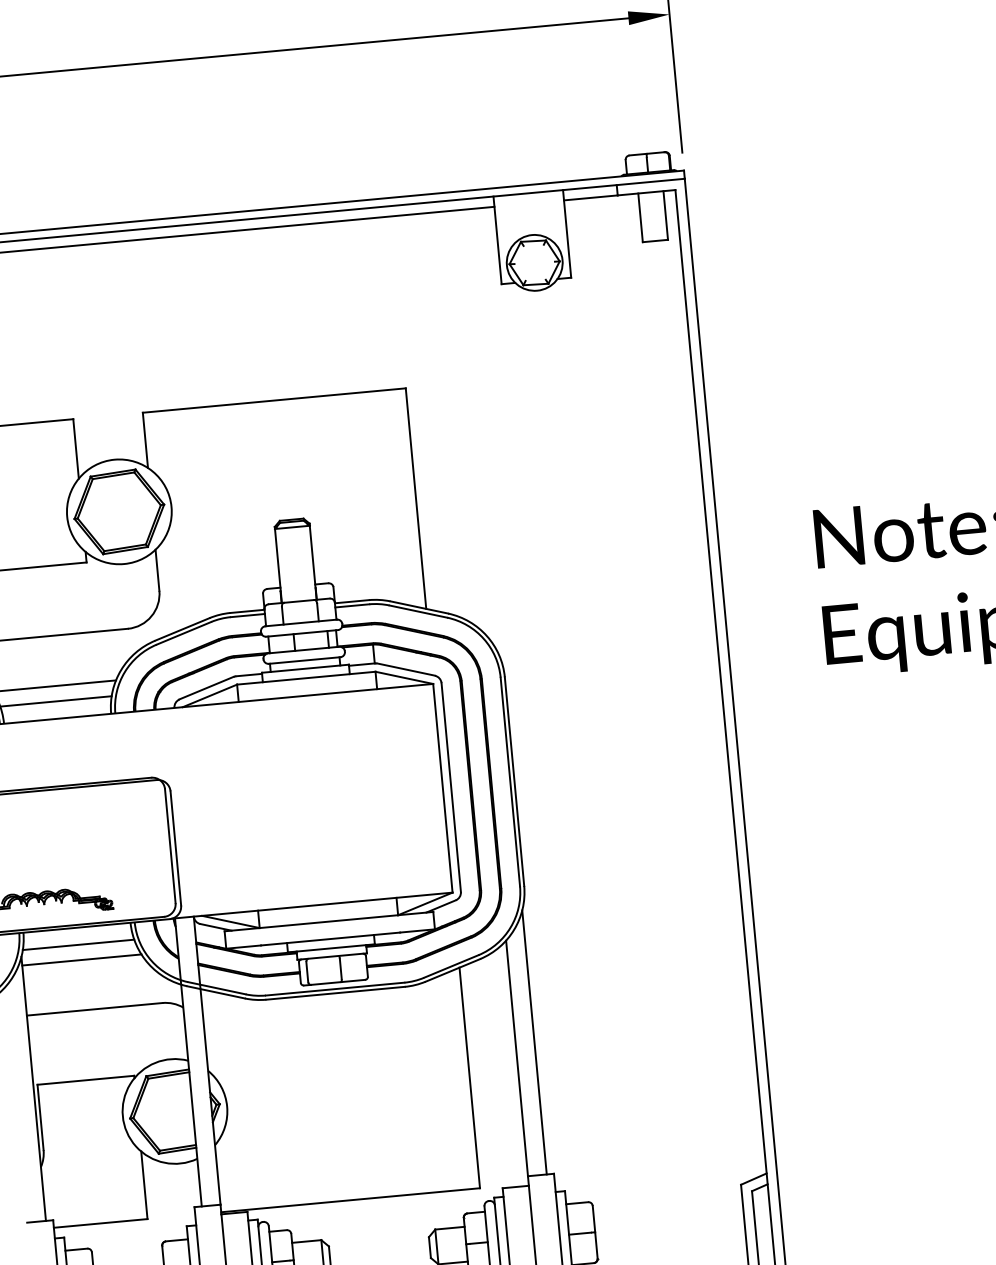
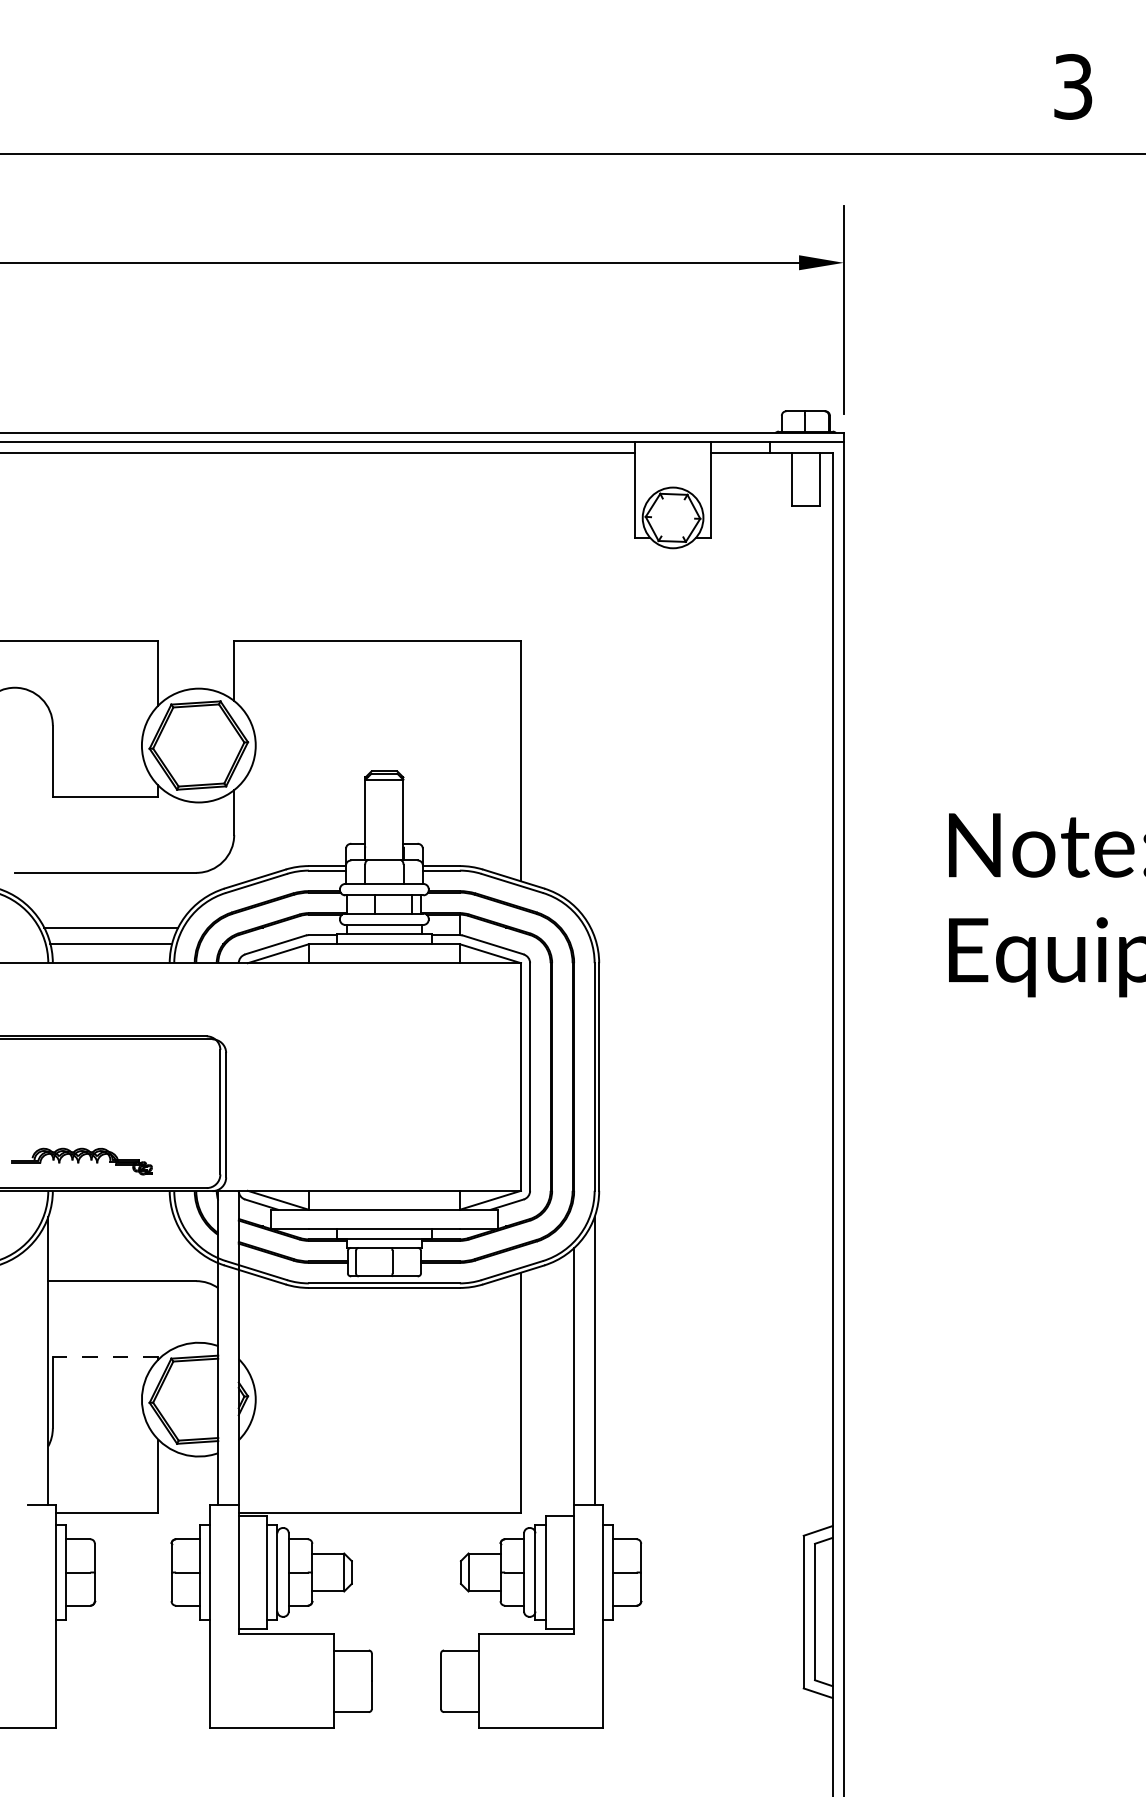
line: (77, 944) -> (110, 1209), removed
line: (82, 959) -> (113, 1226), removed
line: (85, 1080) -> (105, 1357), solid -> dashed

